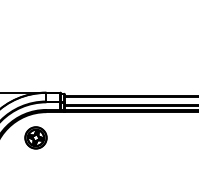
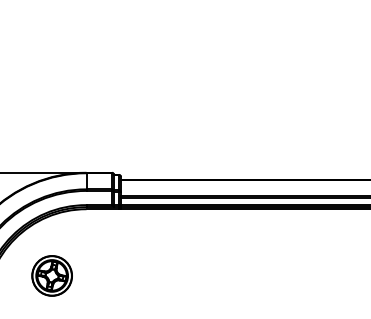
part: (35, 137) -> (51, 275), moved

